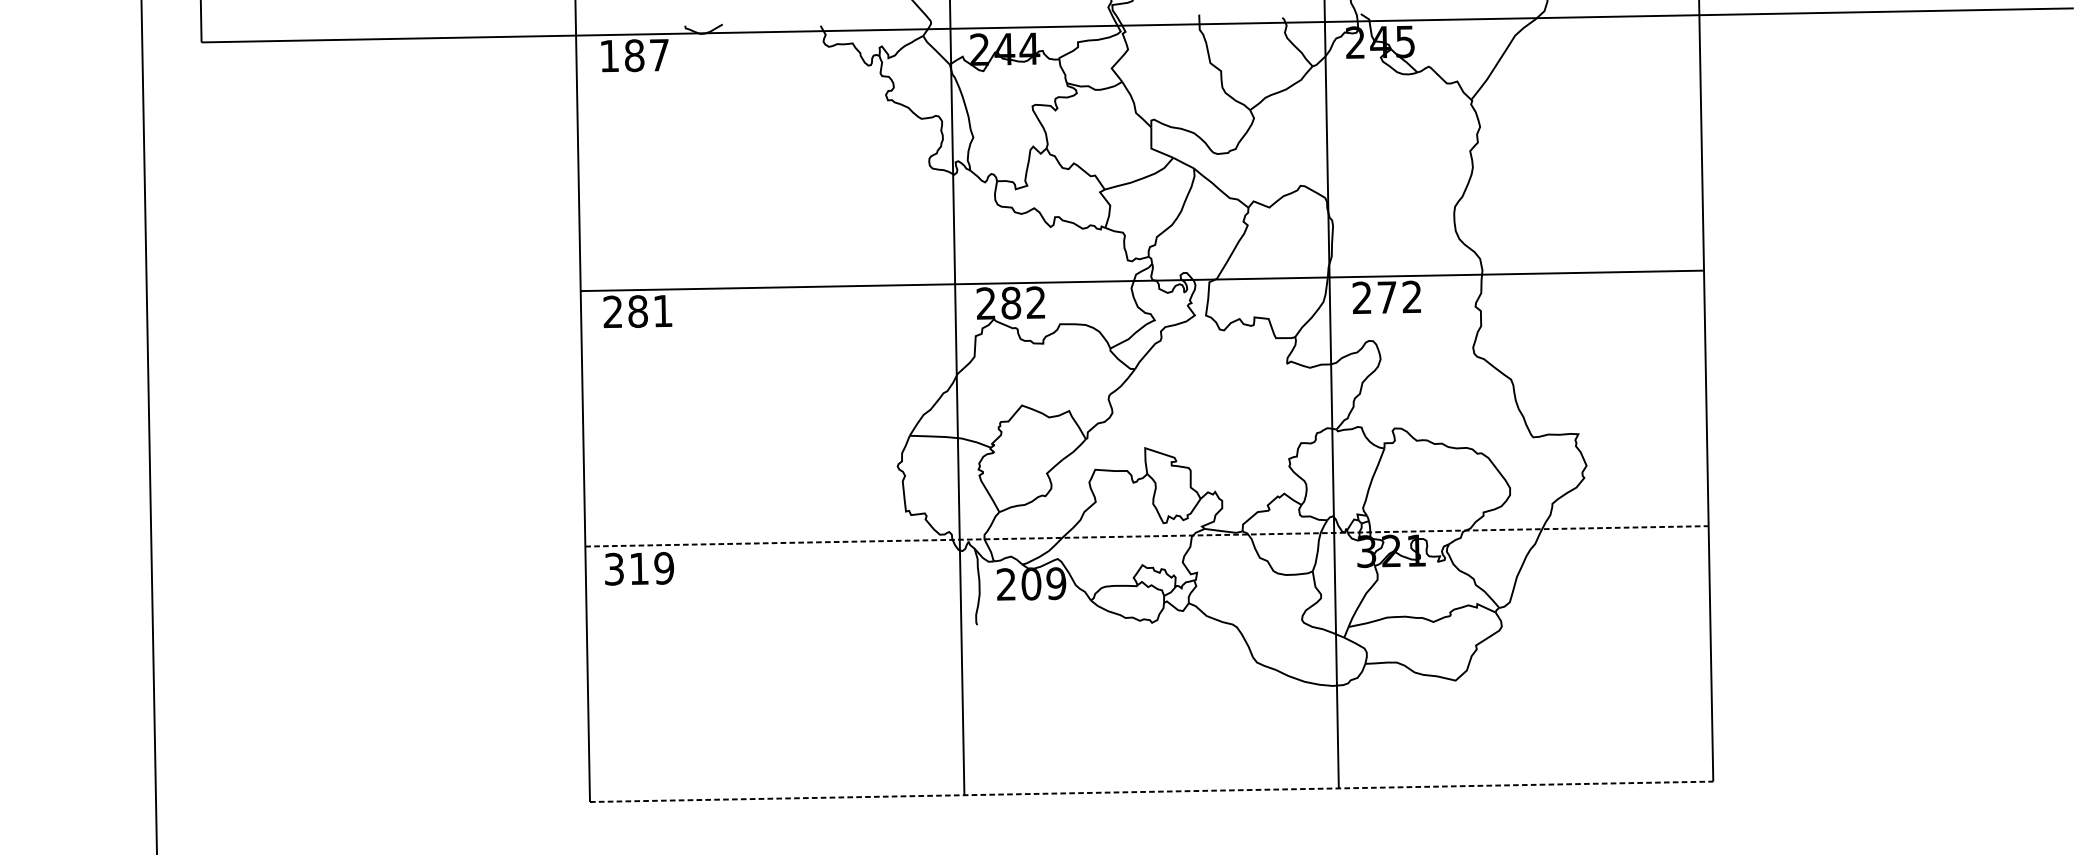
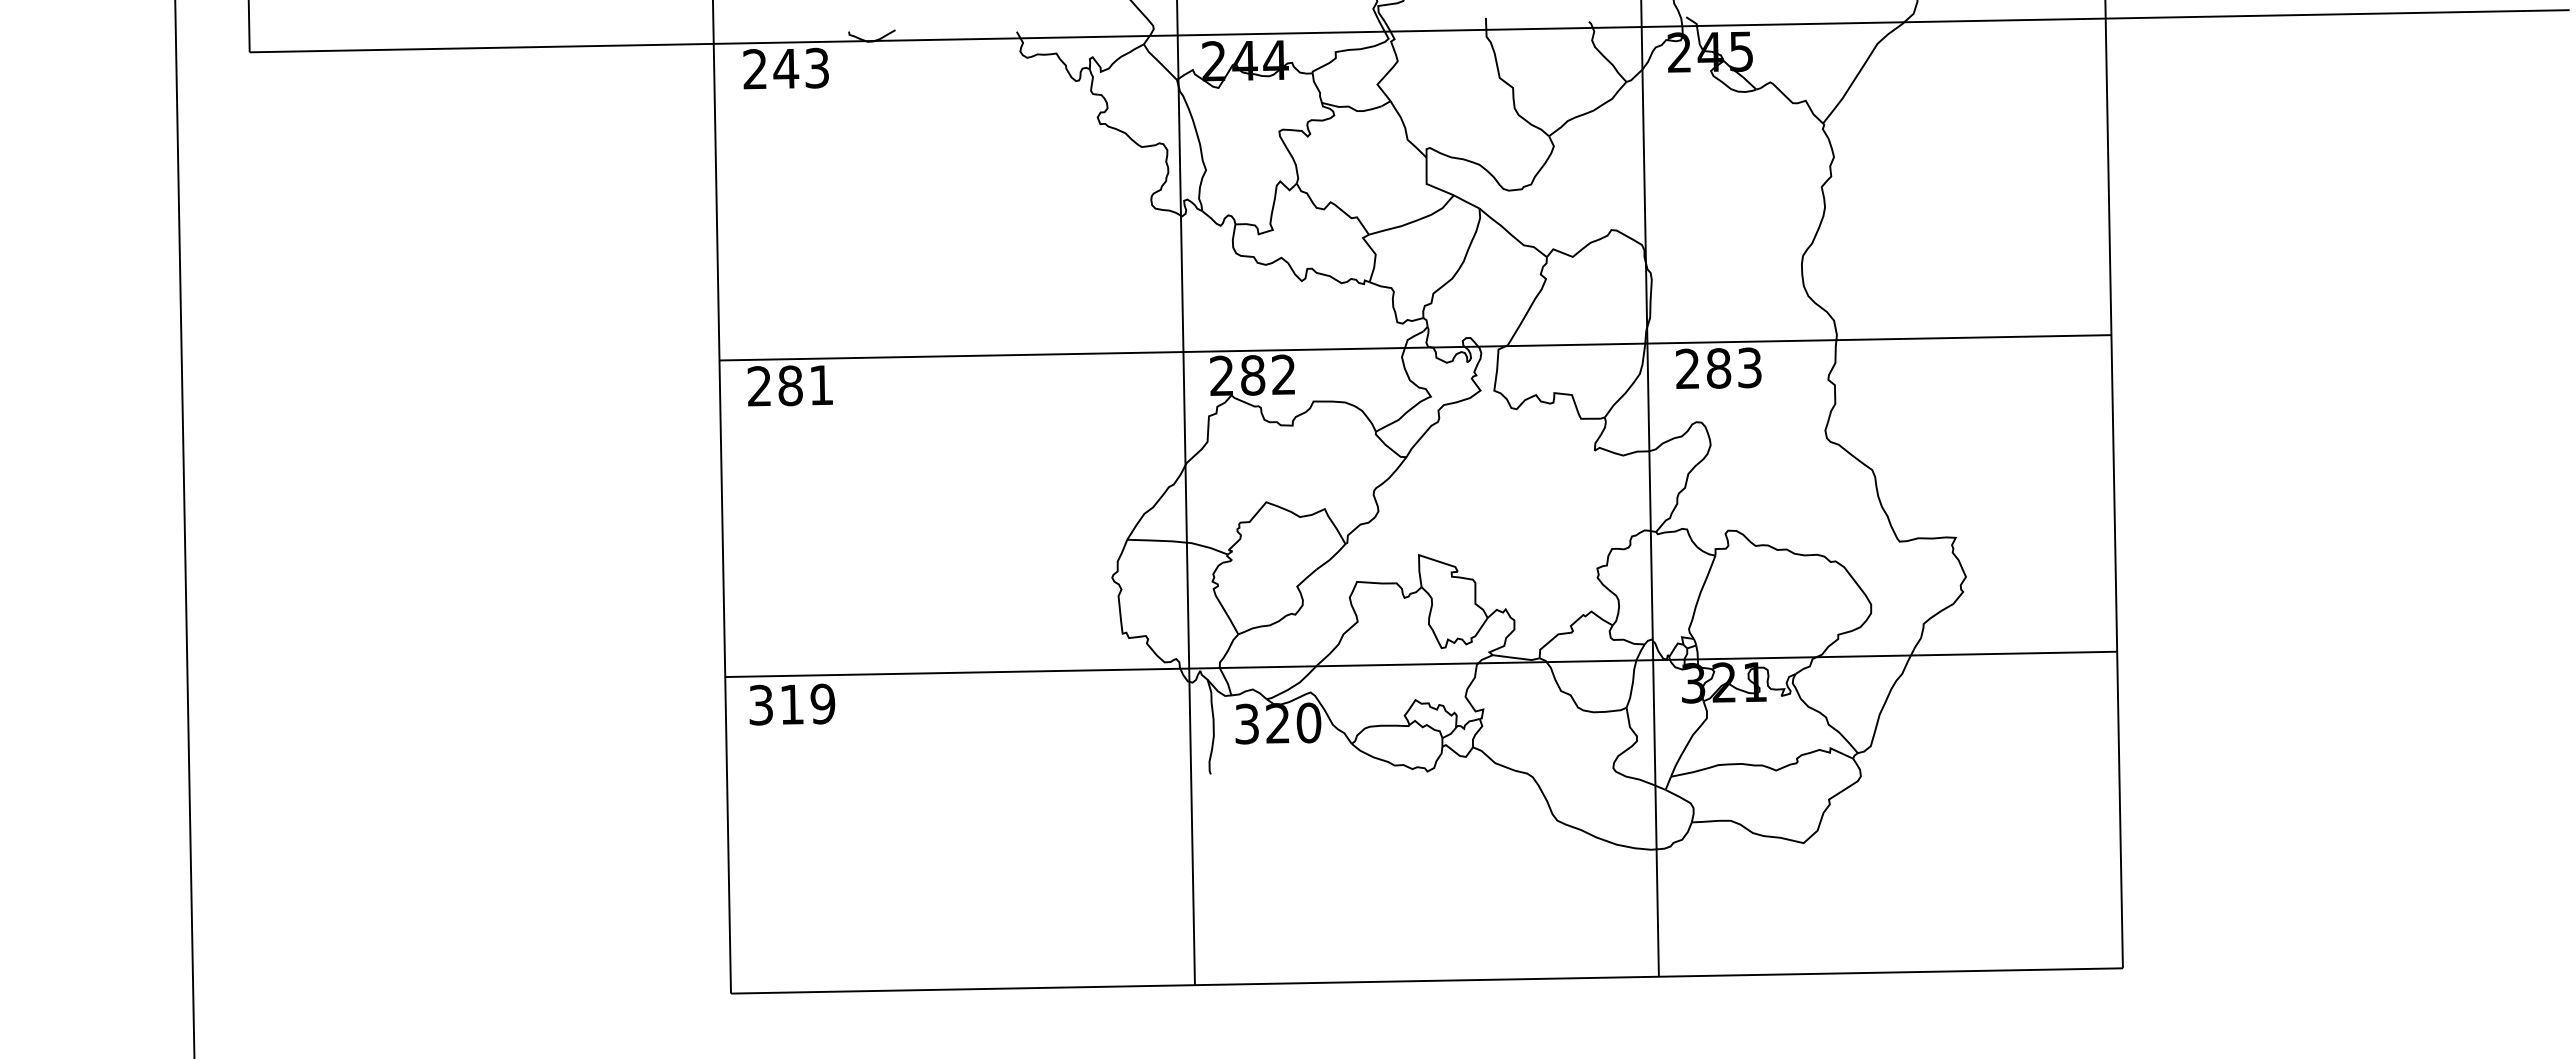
text: (633, 55) -> (785, 68), 187 -> 243
text: (1399, 296) -> (1734, 367), 272 -> 283
line: (1147, 536) -> (1421, 664), dashed -> solid
text: (1031, 584) -> (1278, 723), 209 -> 320
line: (1152, 791) -> (1427, 980), dashed -> solid

